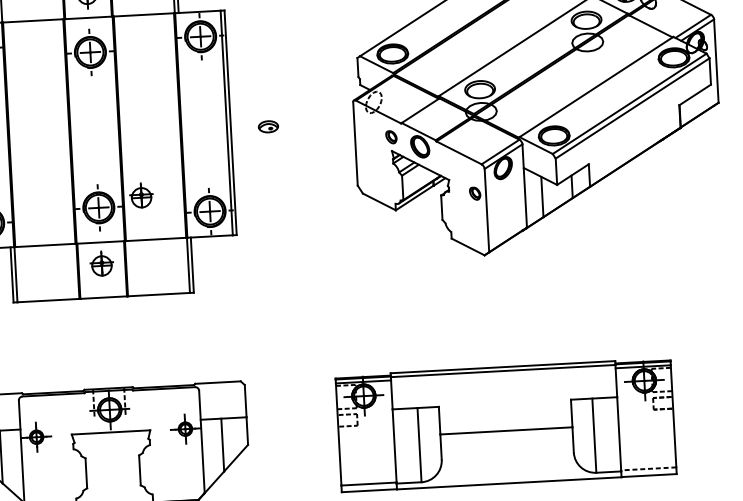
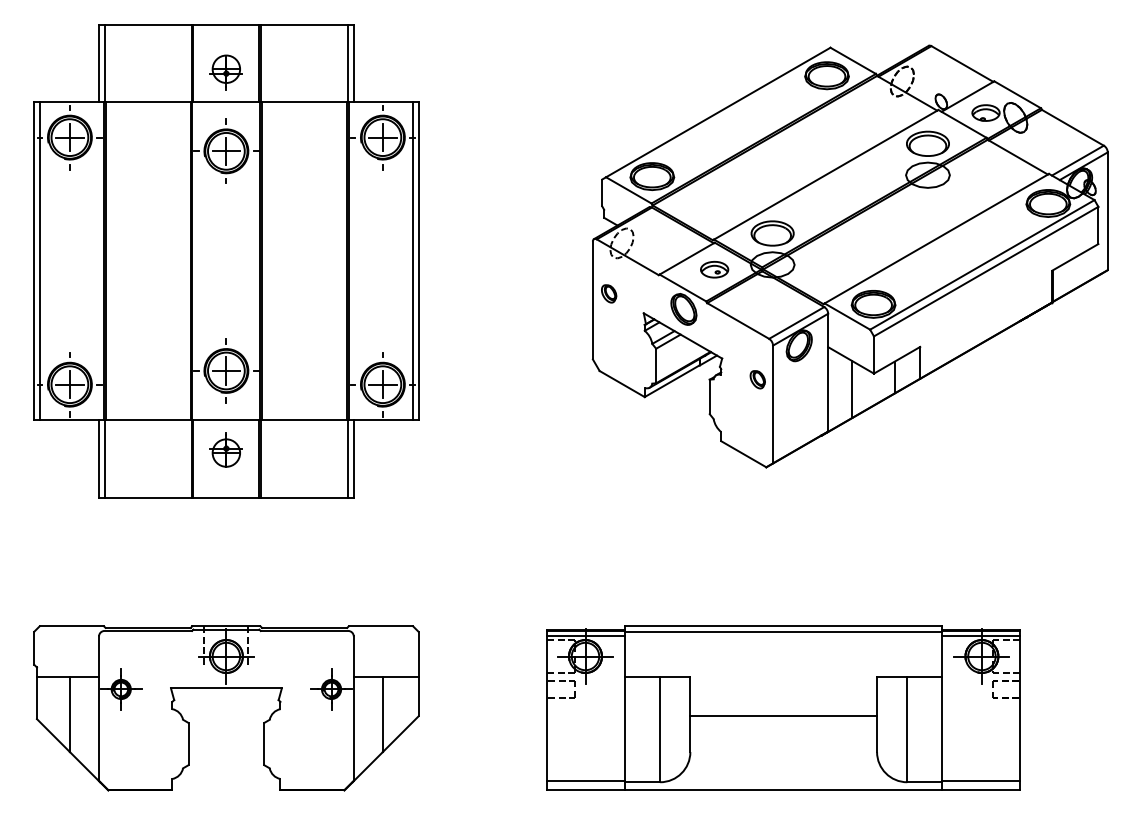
part: (268, 126) -> (714, 269), moved
part: (391, 137) -> (609, 293), moved
part: (140, 195) -> (286, 356), removed
line: (648, 468) -> (981, 780), dashed -> solid

